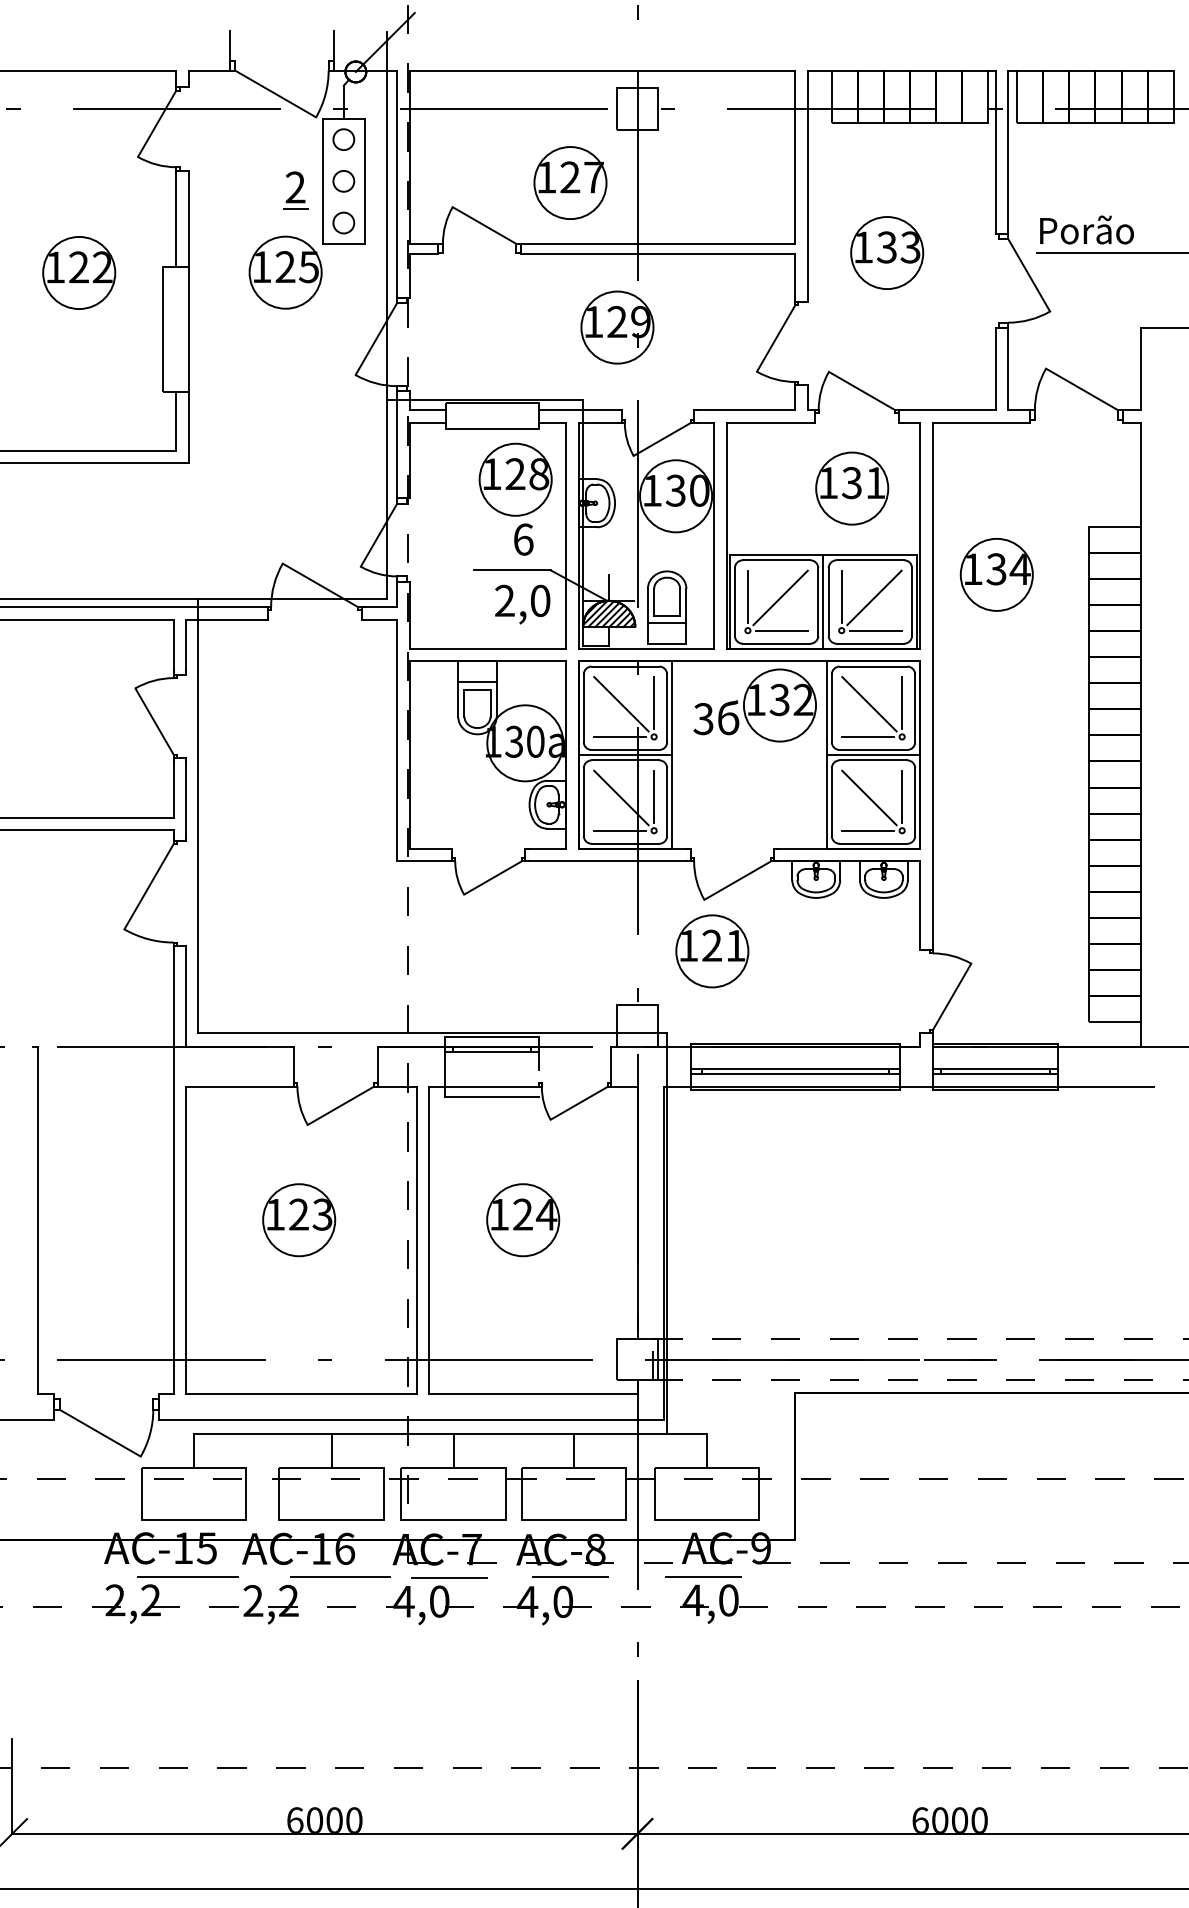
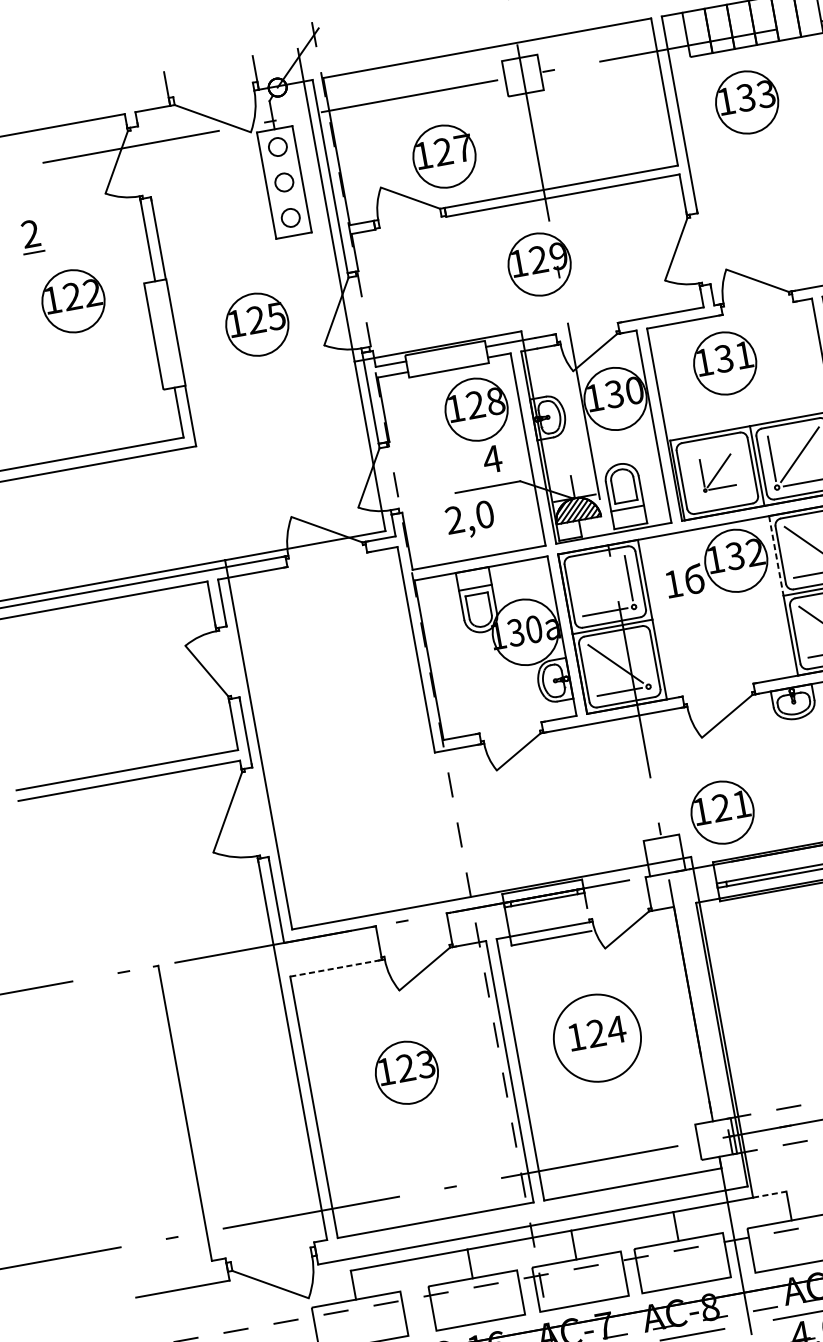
part: (570, 182) -> (444, 156), moved
part: (295, 190) -> (31, 236), moved
part: (887, 252) -> (747, 101), moved
part: (285, 272) -> (257, 324), moved
part: (852, 488) -> (725, 363), moved
text: (523, 539) -> (492, 459), 6 -> 4
part: (776, 601) -> (717, 472), size x0.6
text: (522, 604) -> (470, 520), moved
line: (621, 704) -> (601, 584), removed
line: (826, 708) -> (776, 556), solid -> dashed
text: (703, 719) -> (673, 584), 3 -> 1
line: (654, 796) -> (643, 657), removed
part: (712, 951) -> (722, 812), moved
line: (240, 1086) -> (336, 968), solid -> dashed
circle: (523, 1220) -> (597, 1038), size x1.4
line: (687, 1433) -> (770, 1194), solid -> dashed

